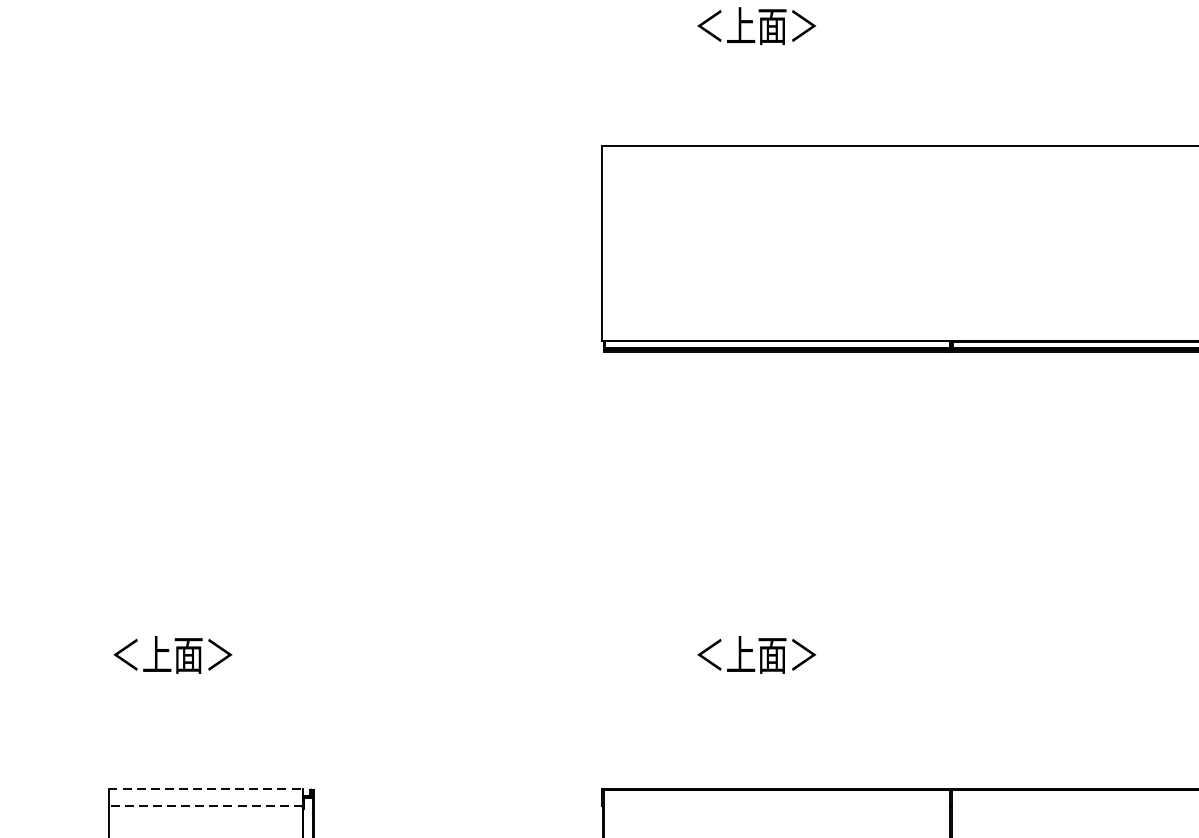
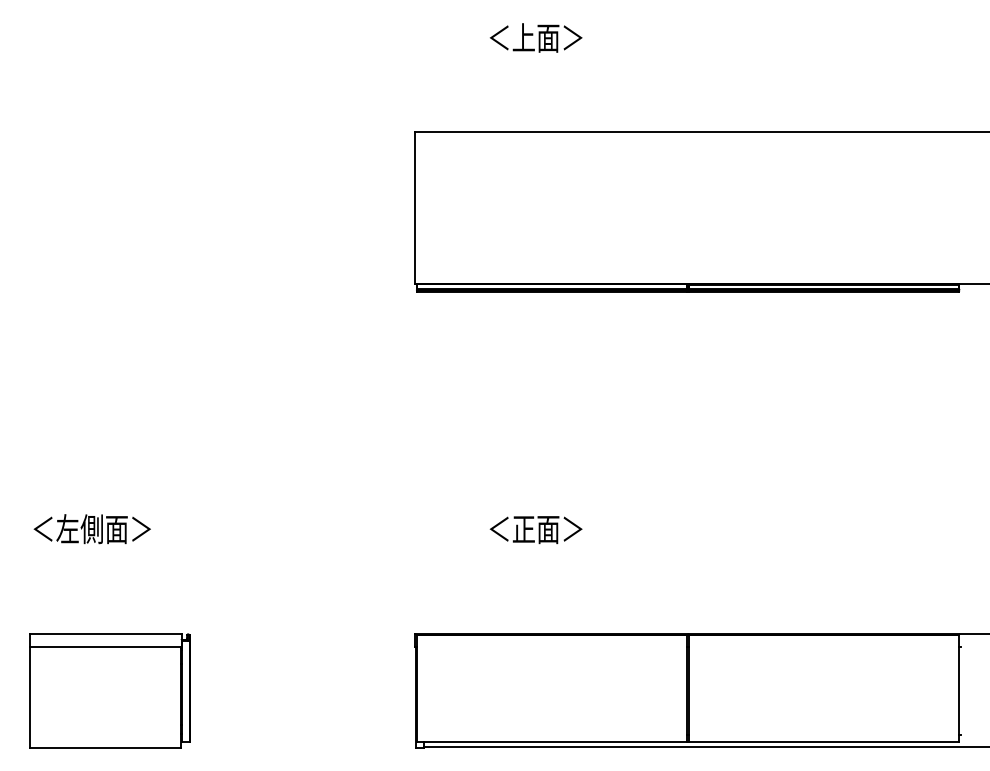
text: (740, 653) -> (523, 528), ＜上面＞ -> ＜正面＞
text: (202, 655) -> (103, 529), ＜上面＞ -> ＜左側面＞
line: (205, 789) -> (105, 634), dashed -> solid
line: (205, 806) -> (105, 647), dashed -> solid

